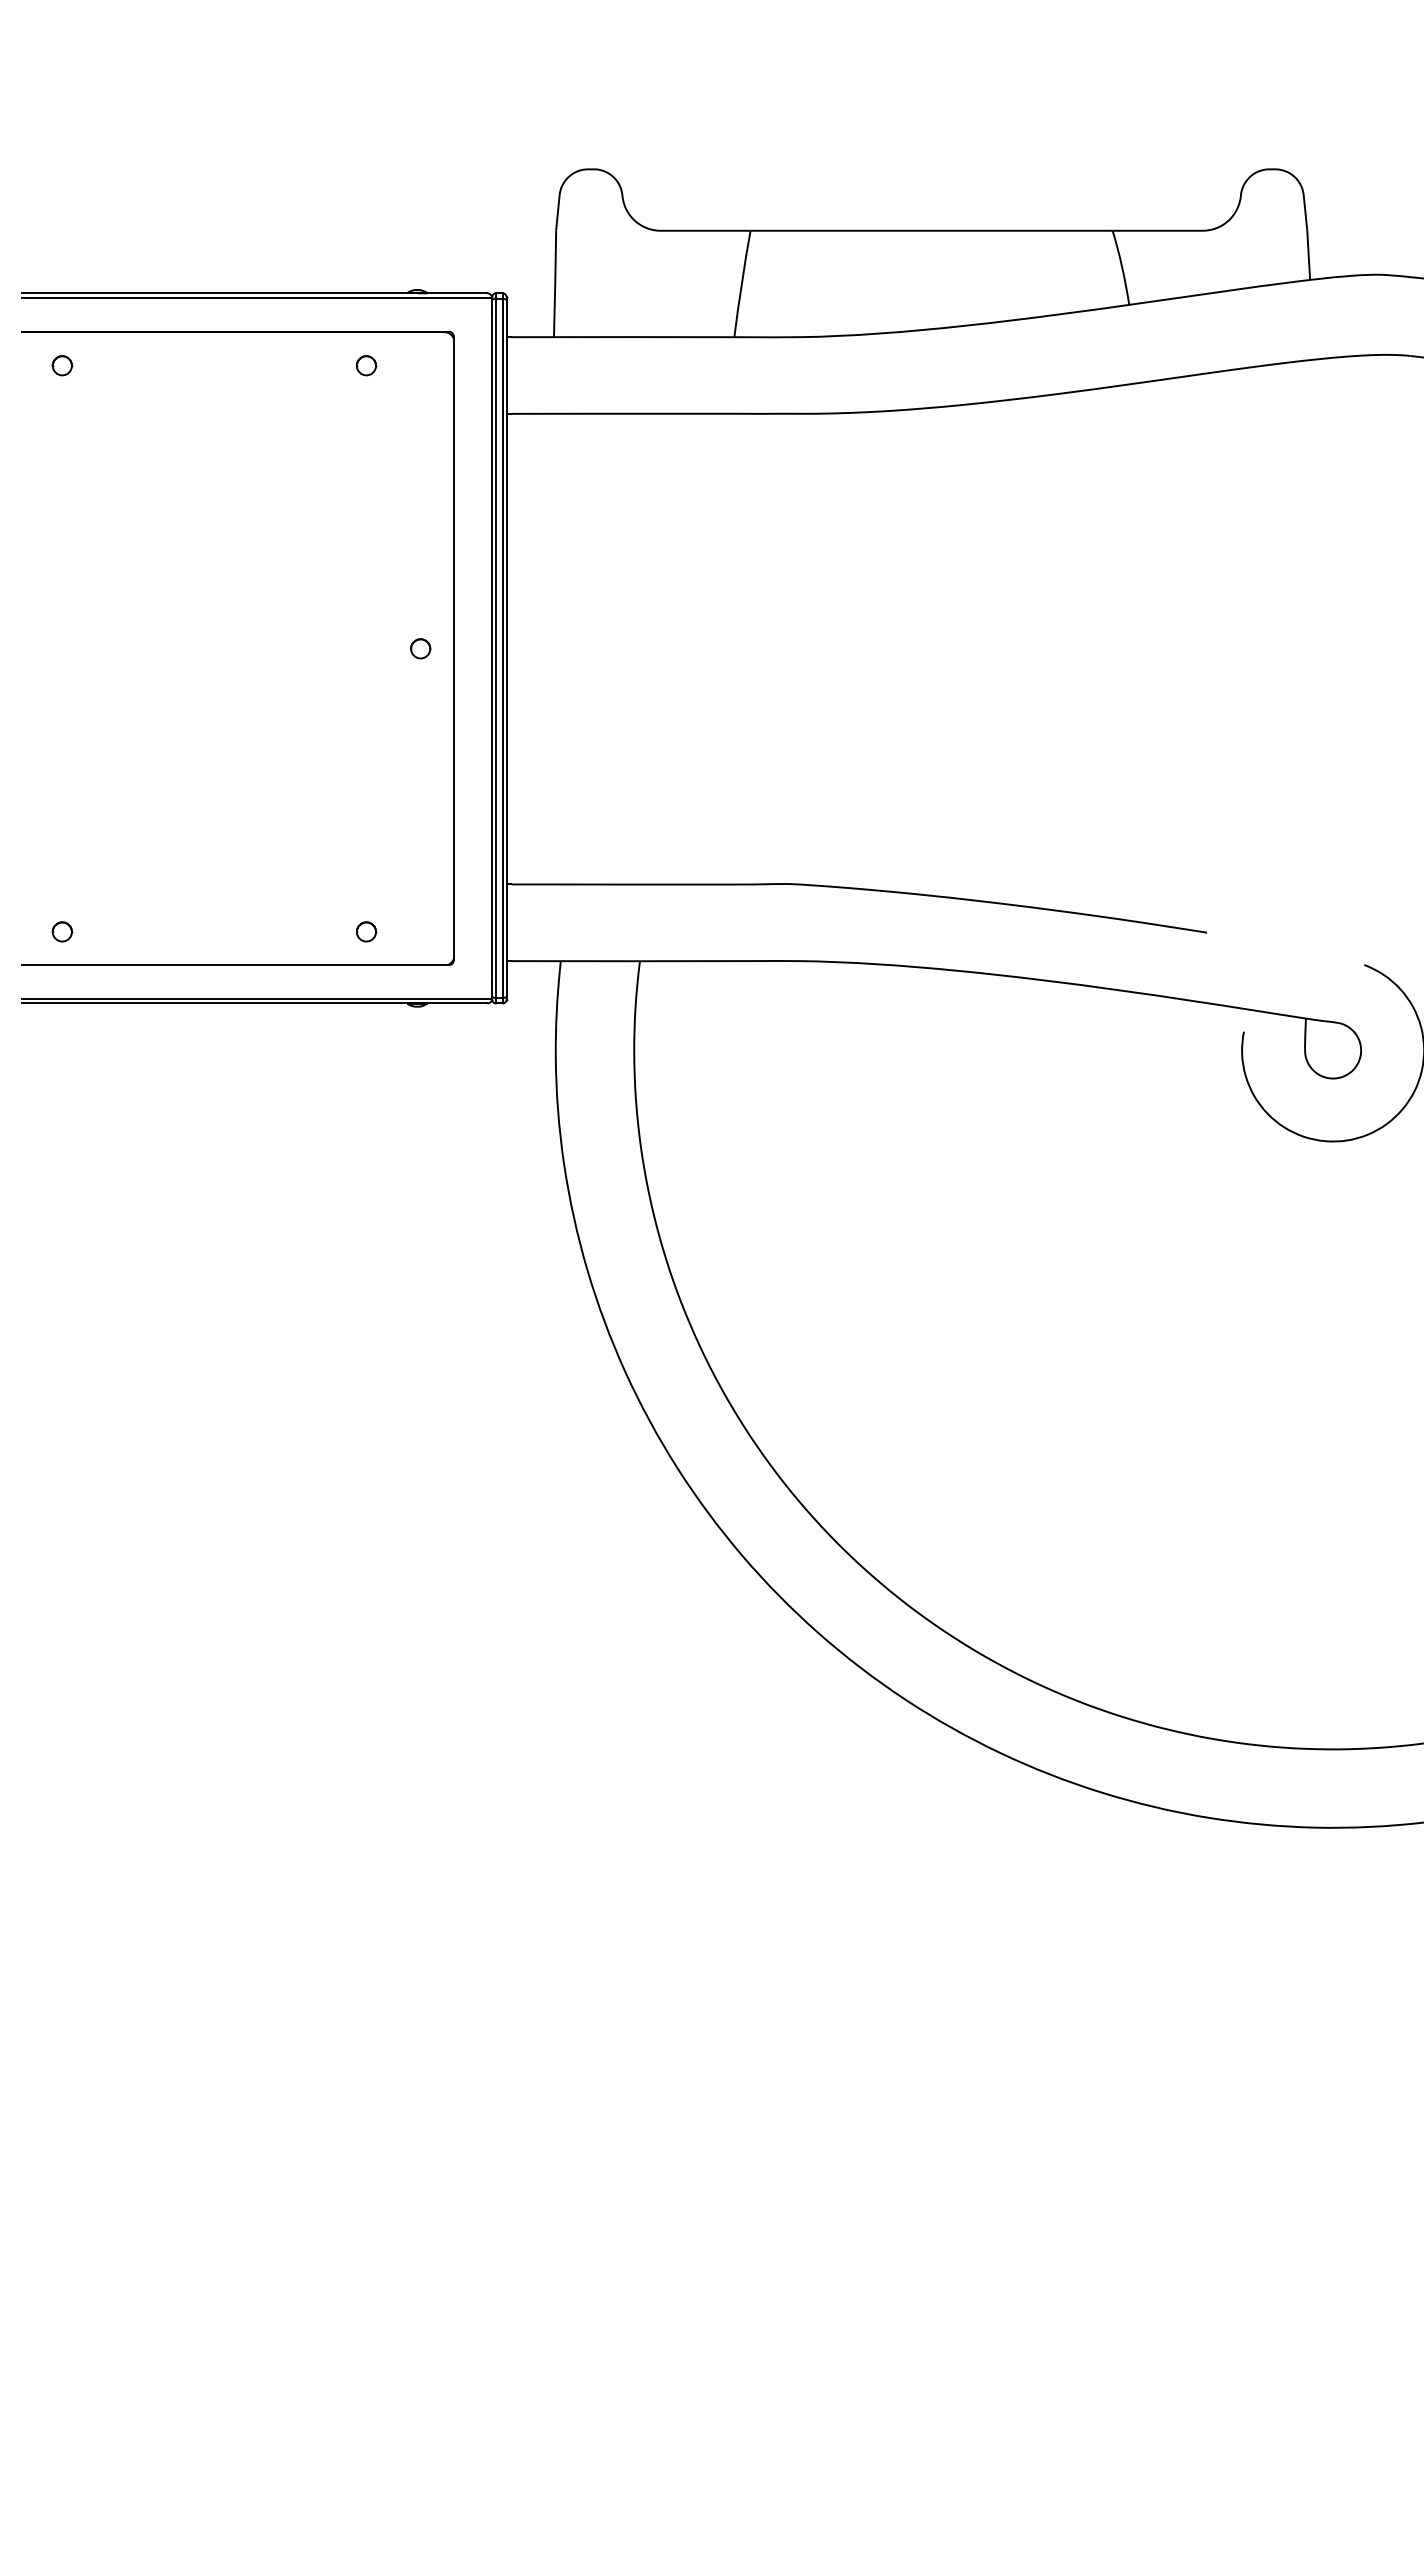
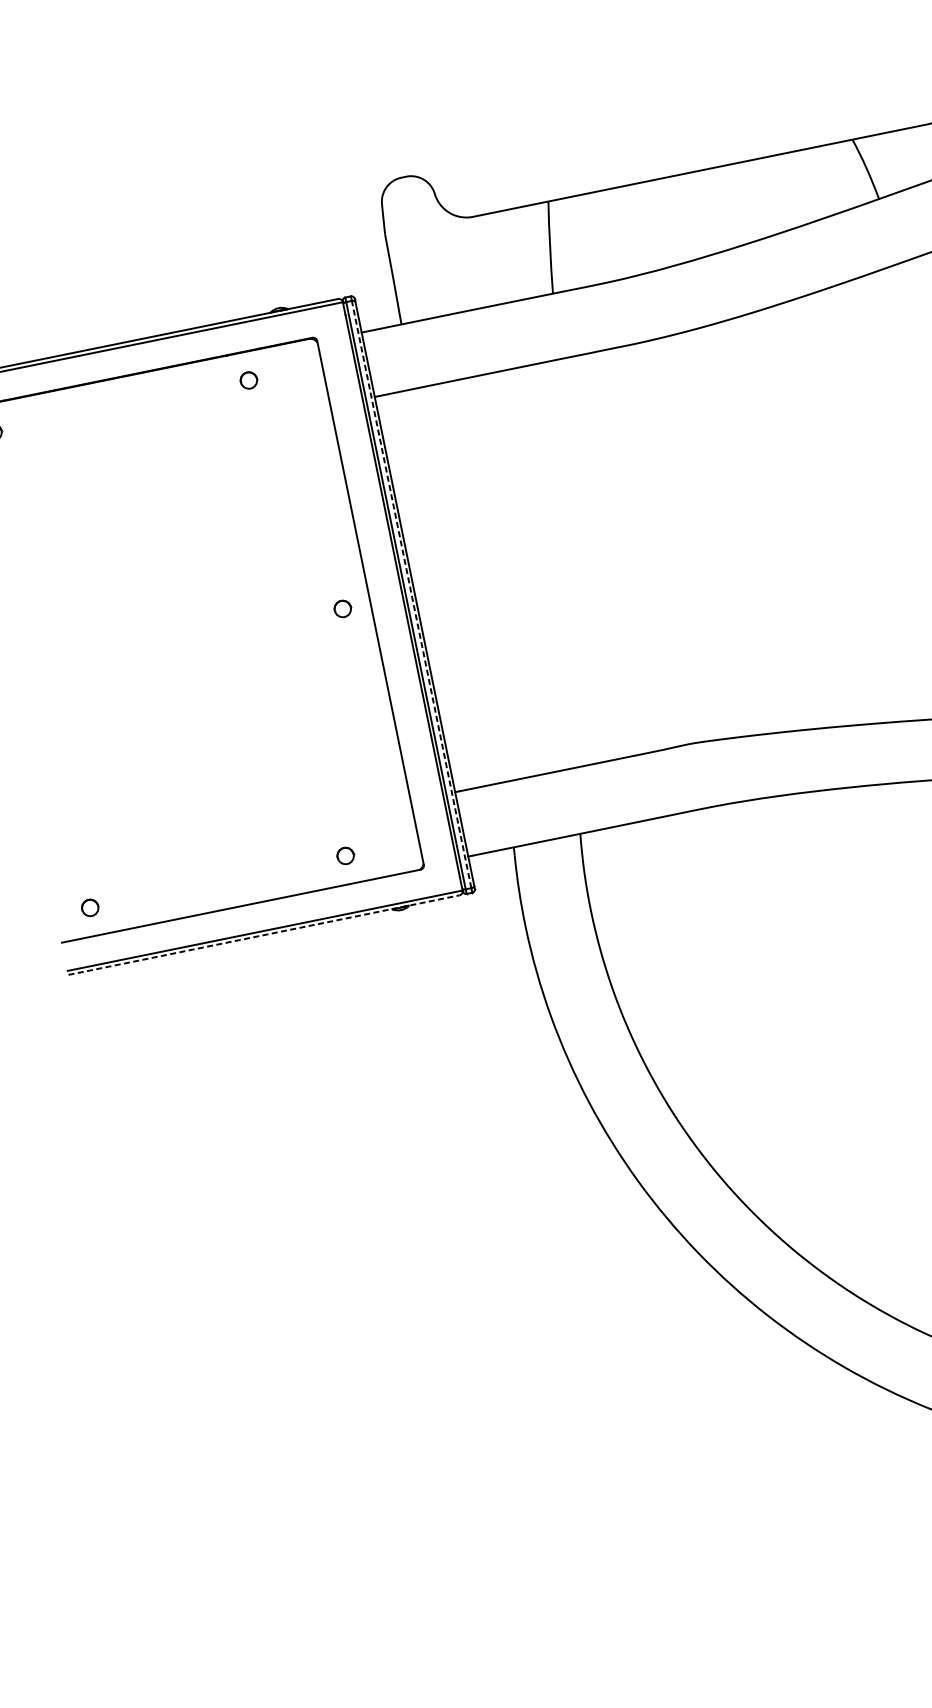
line: (502, 648) -> (411, 594), solid -> dashed
line: (254, 1003) -> (263, 935), solid -> dashed

